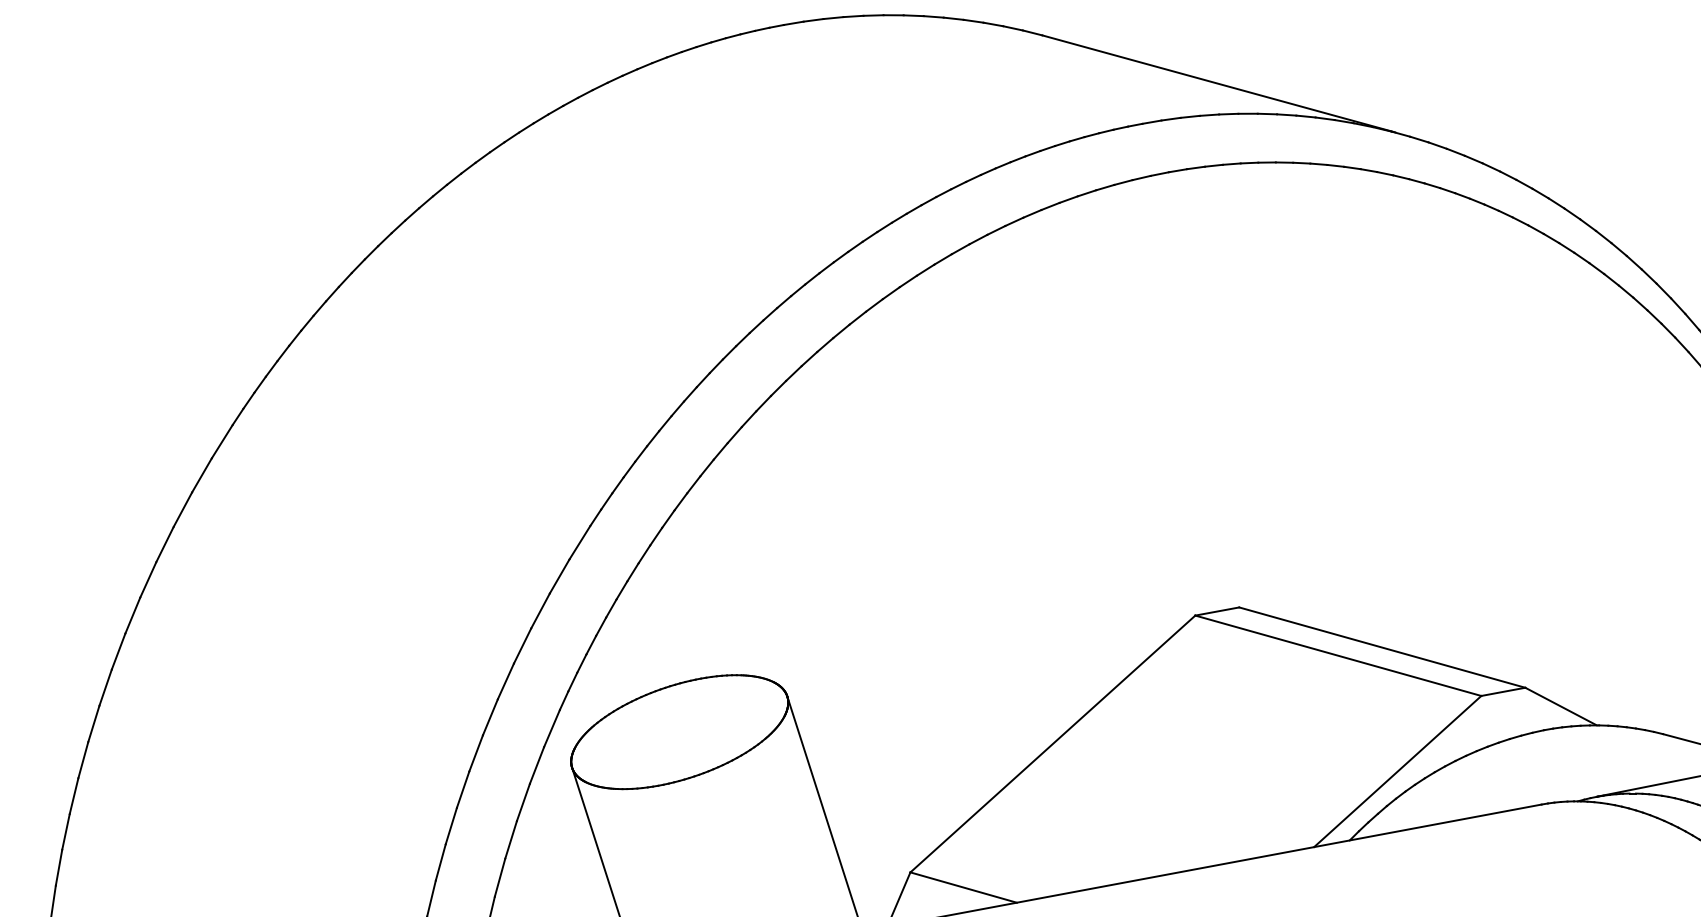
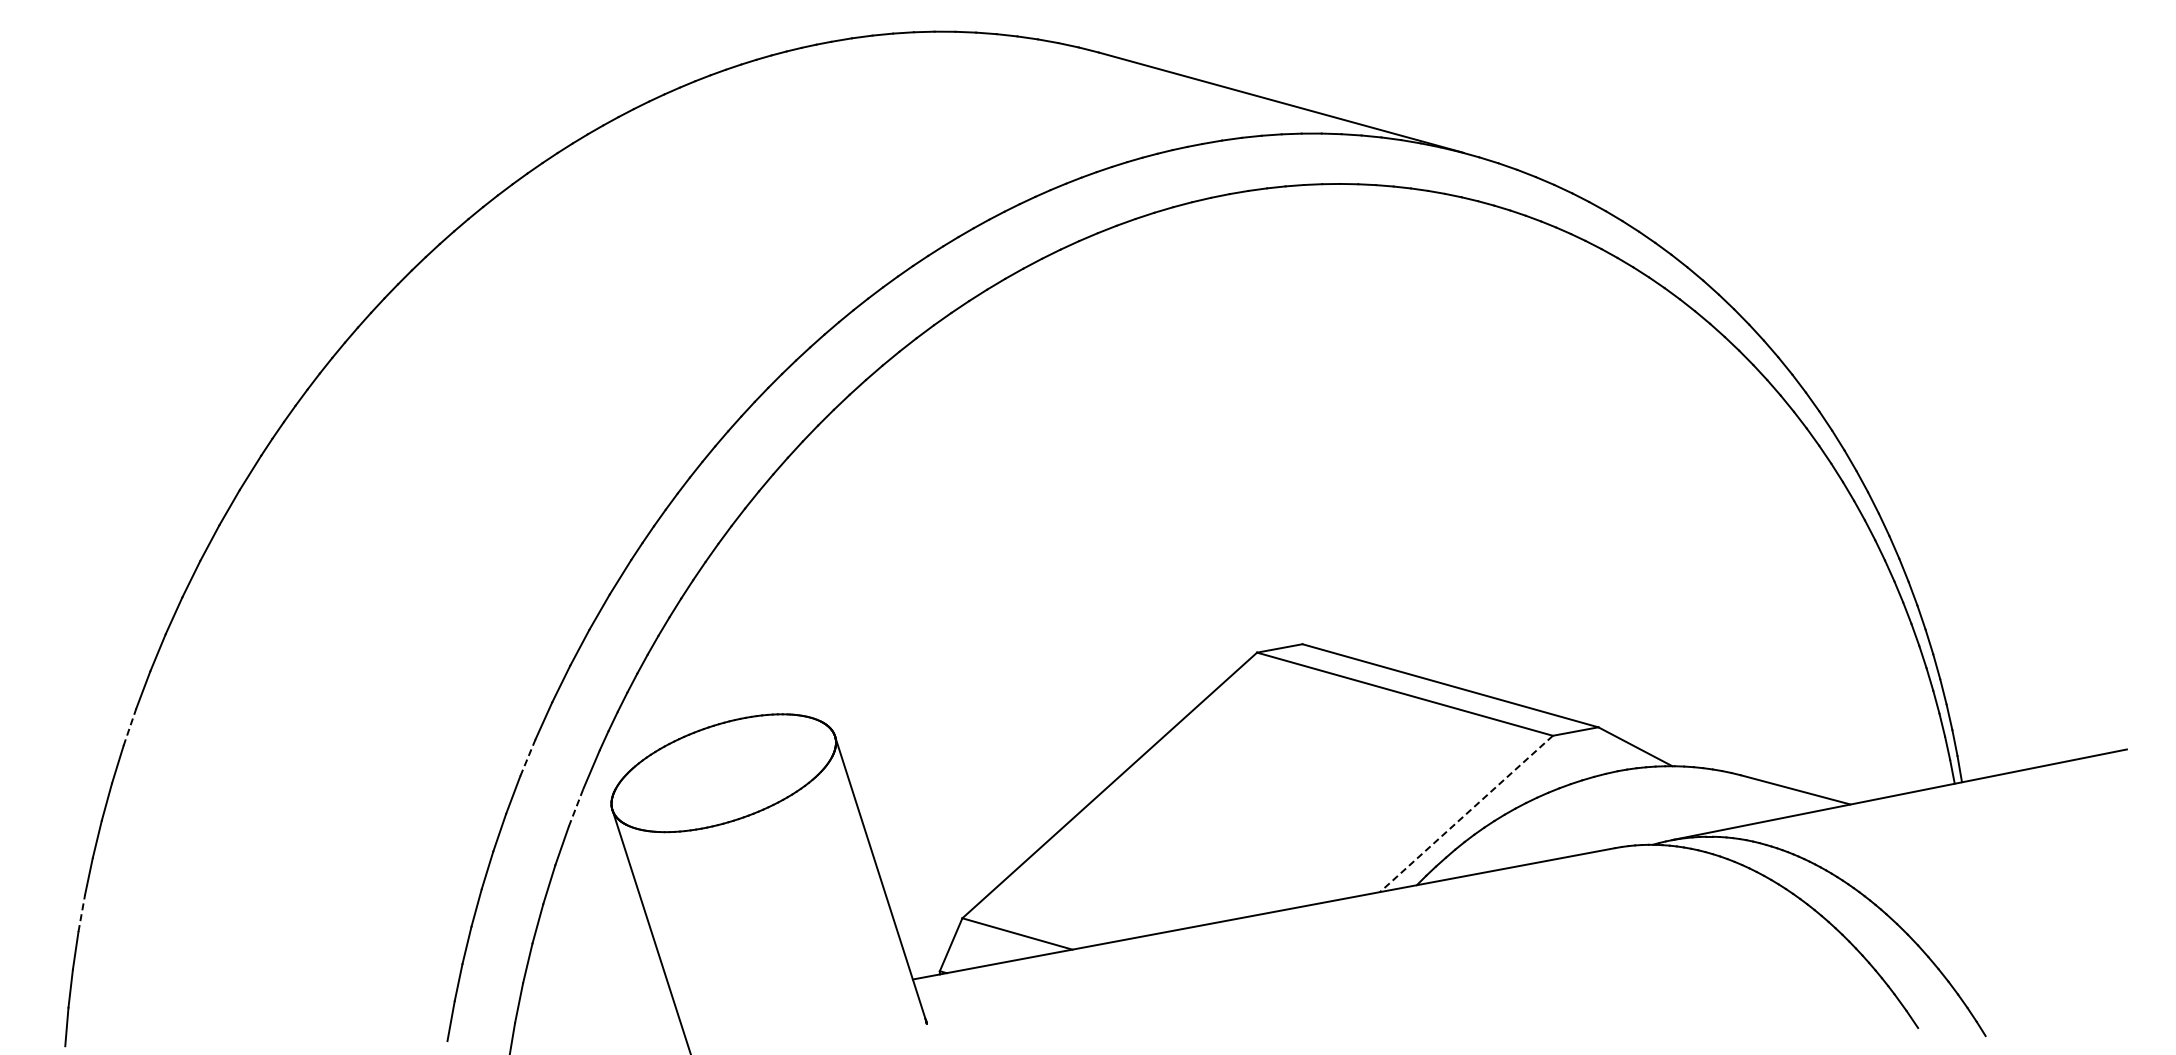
line: (105, 687) -> (129, 727), solid -> dashed
line: (489, 717) -> (527, 758), solid -> dashed
line: (537, 765) -> (576, 807), solid -> dashed
line: (1397, 771) -> (1466, 813), solid -> dashed
line: (58, 867) -> (81, 913), solid -> dashed

